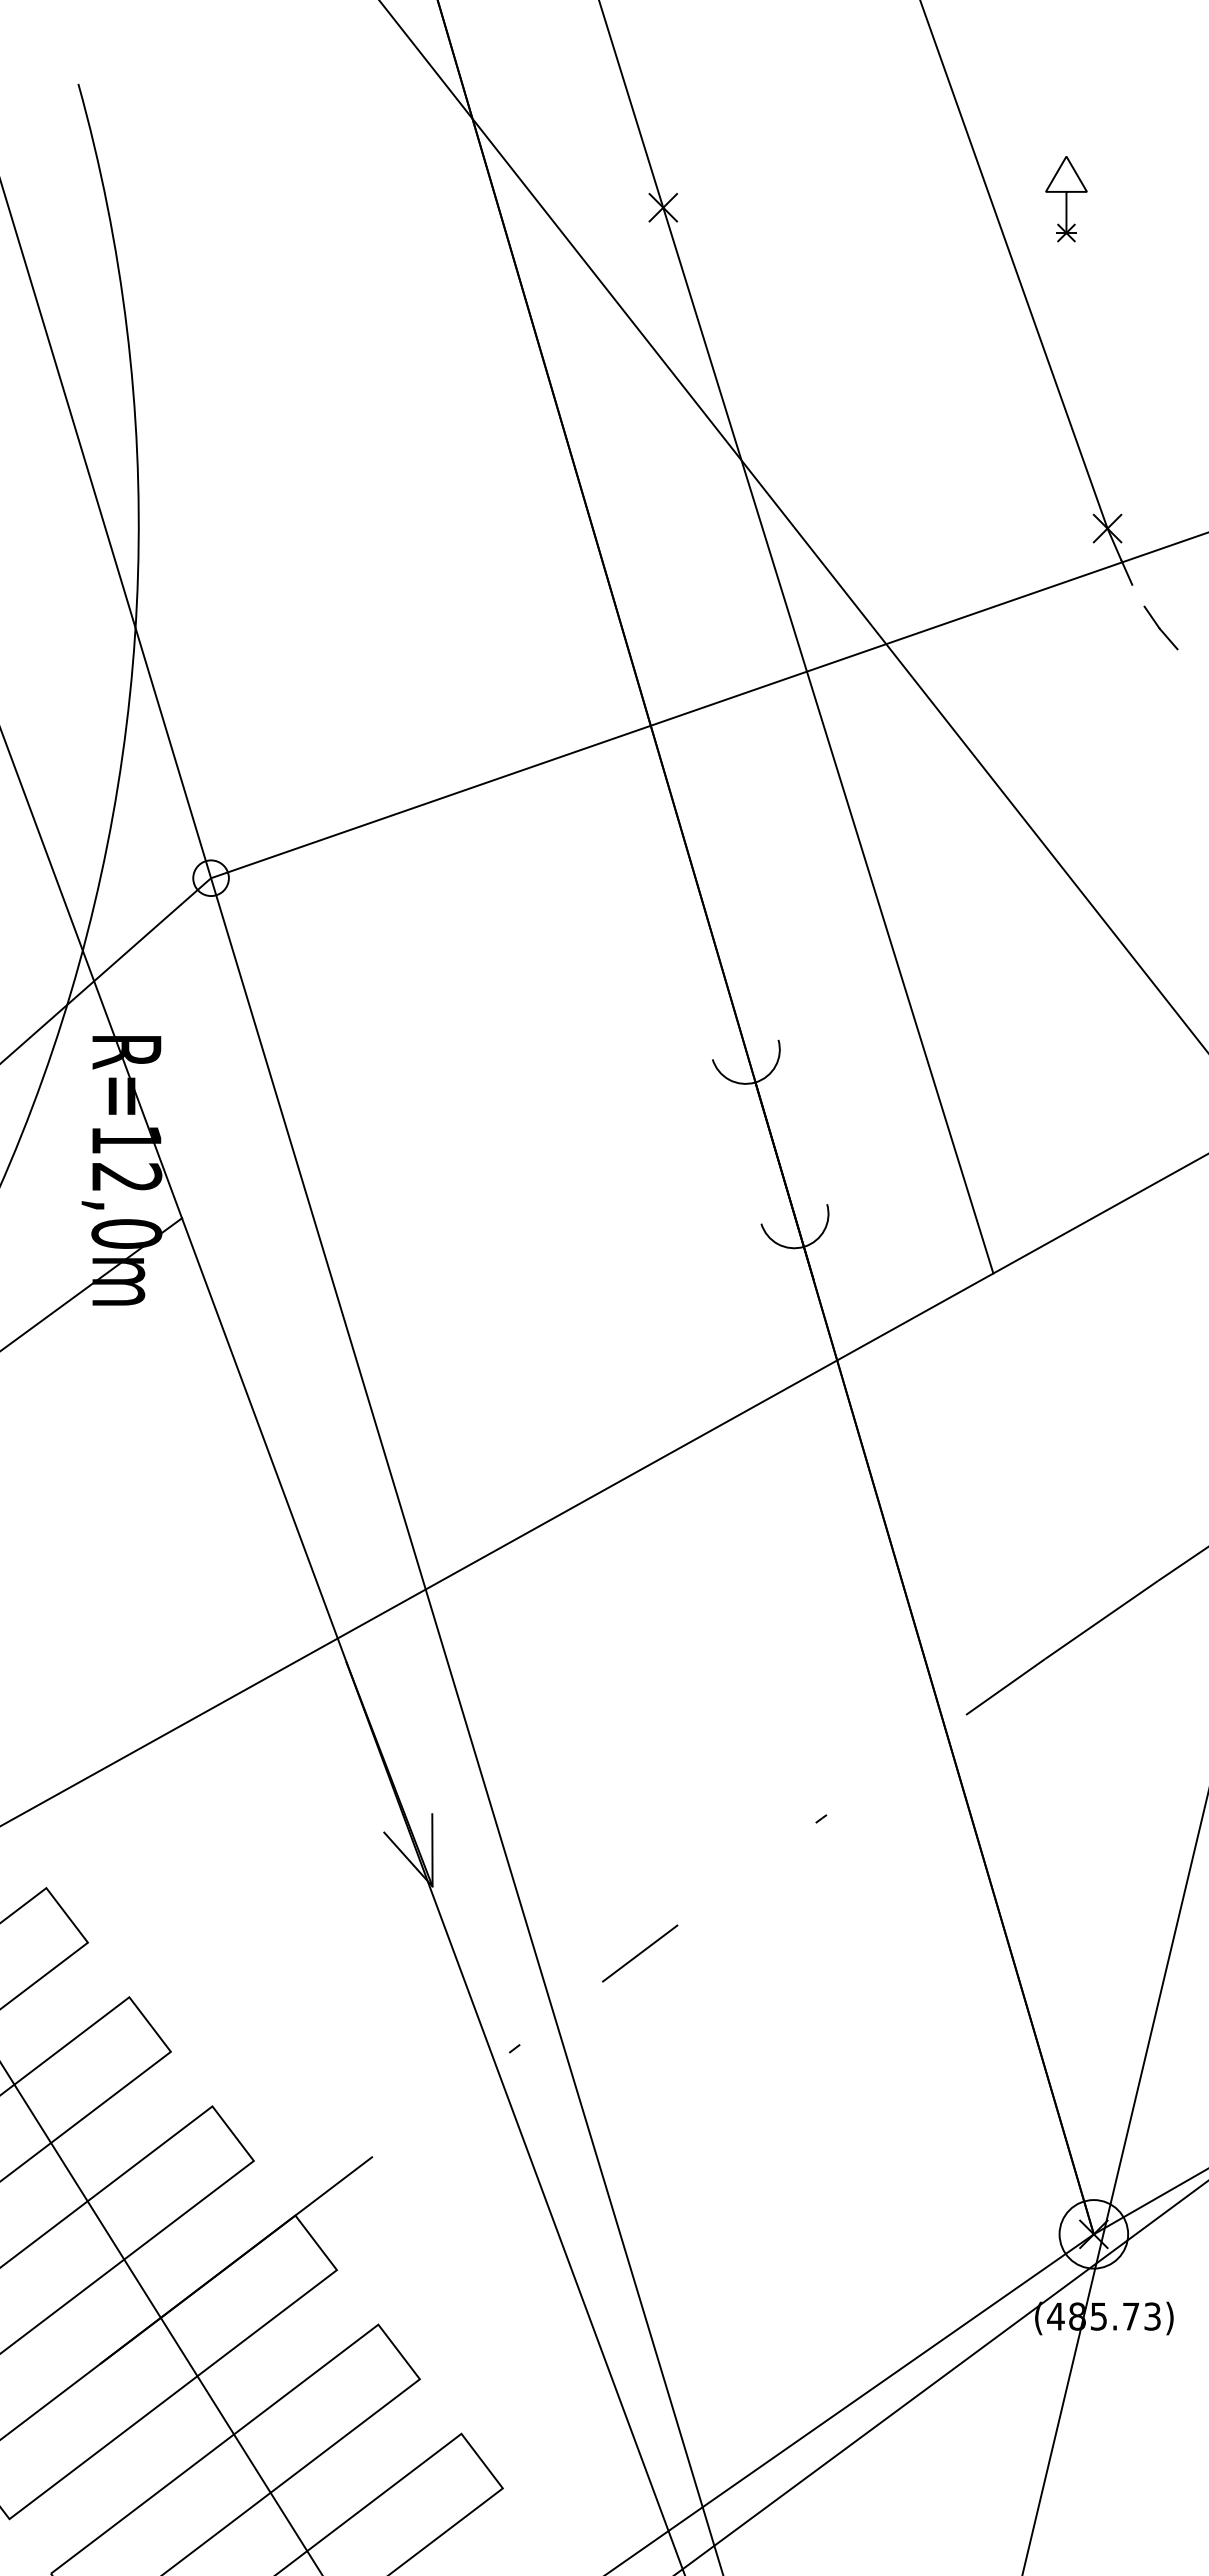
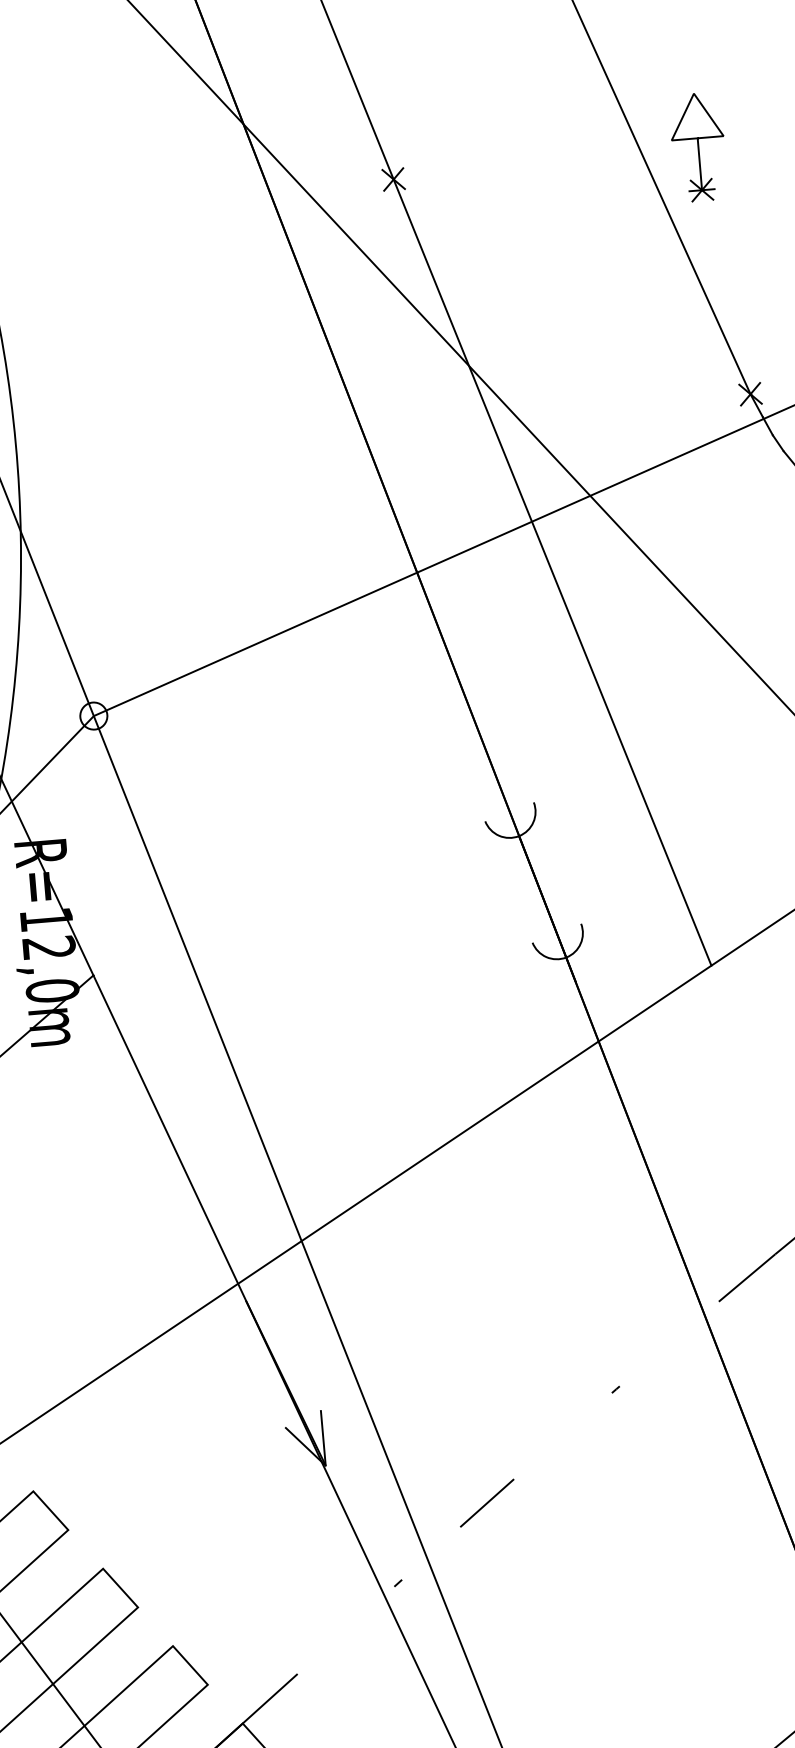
part: (1066, 198) -> (698, 146), size x1.67
line: (1138, 595) -> (778, 442), added

